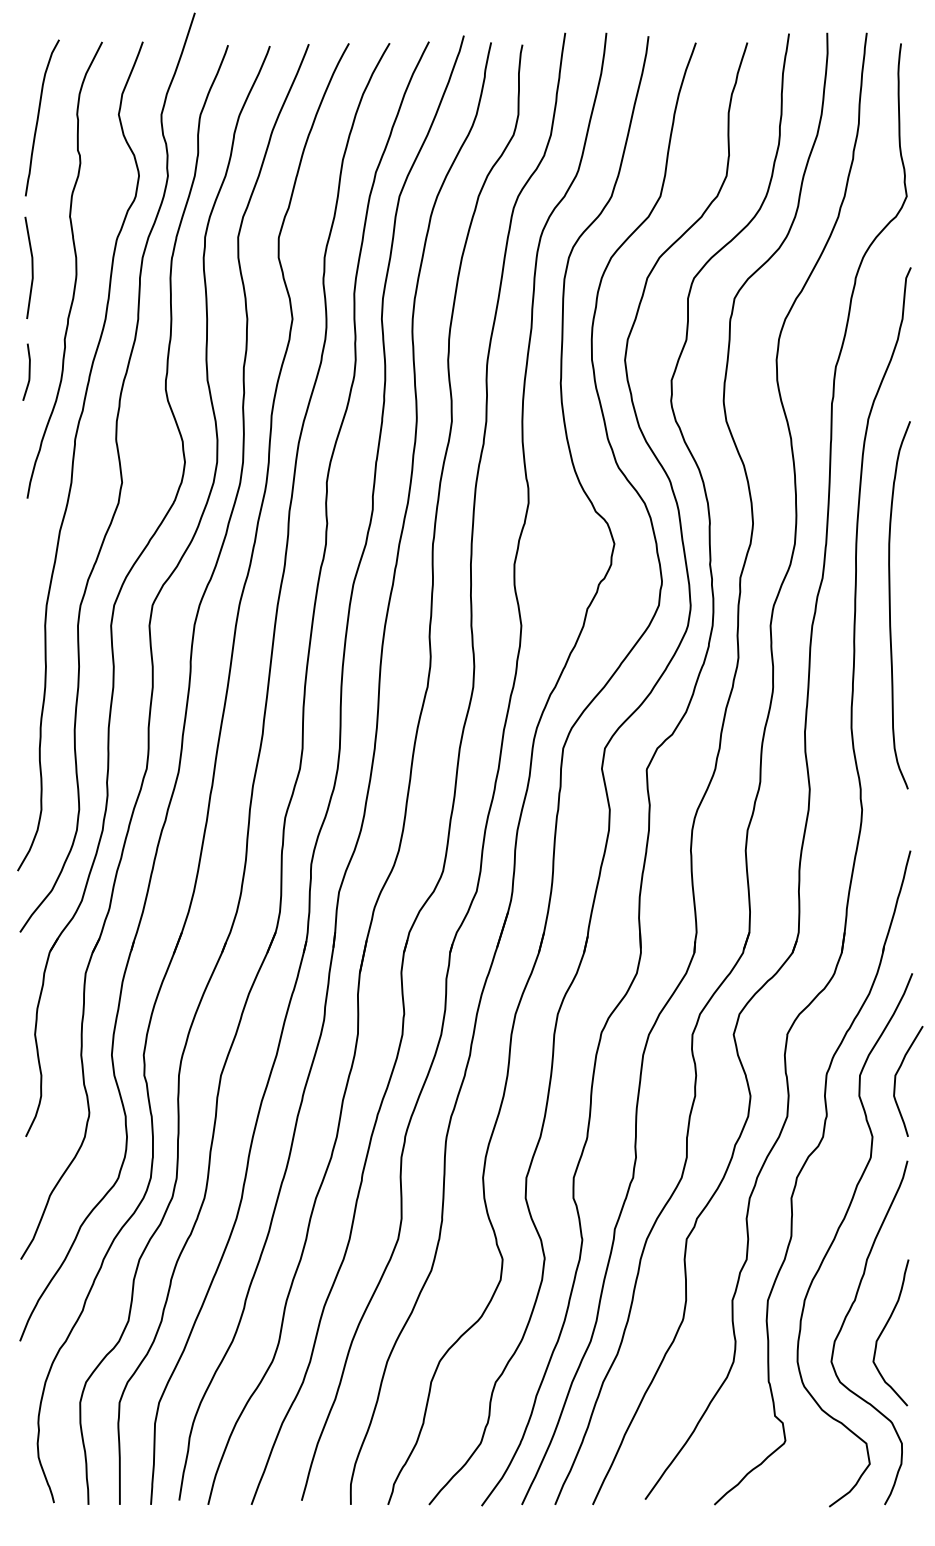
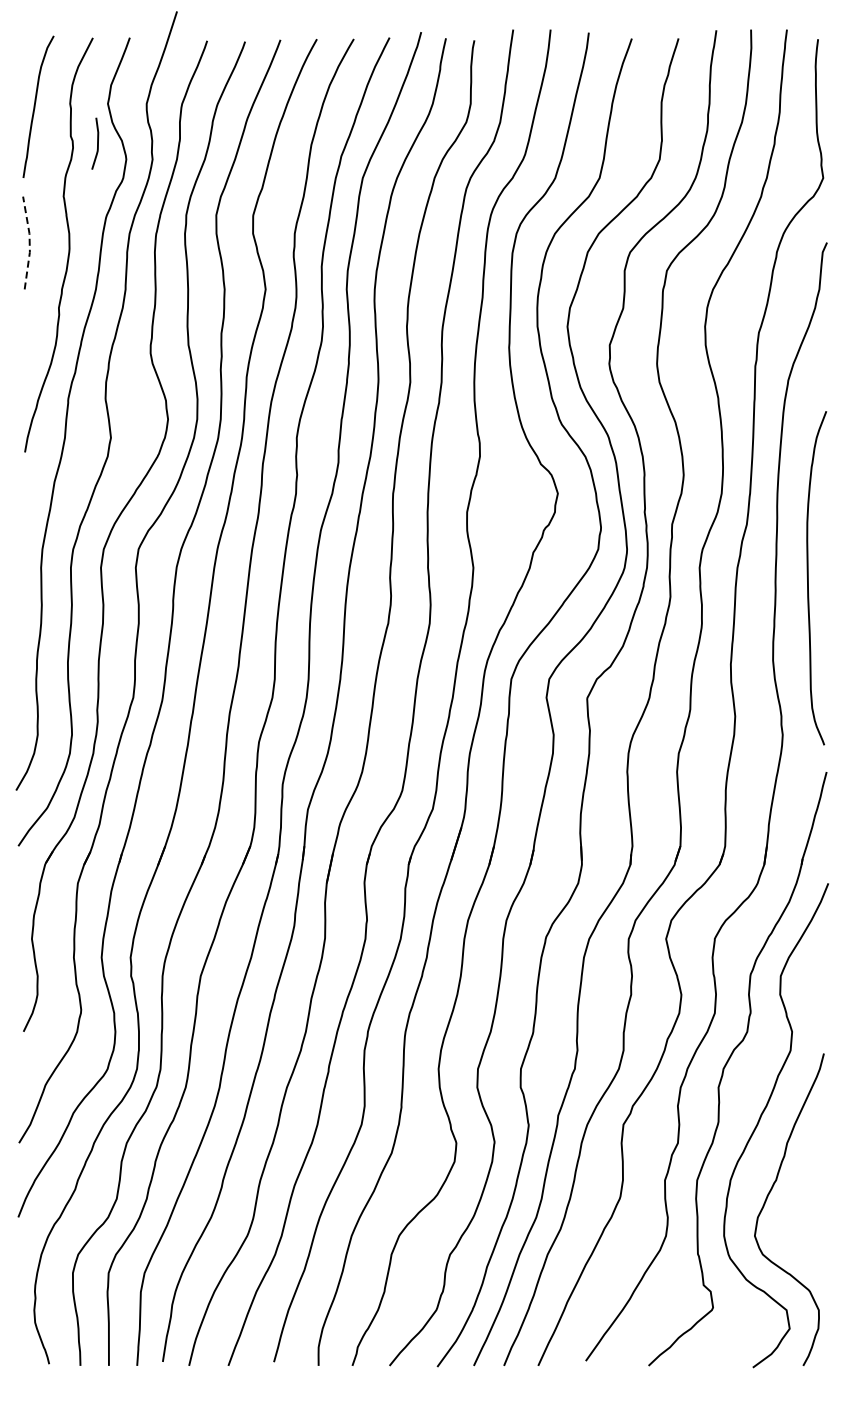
line: (32, 267) -> (29, 242), solid -> dashed
curve: (29, 372) -> (97, 143), moved
curve: (890, 605) -> (808, 578), moved
curve: (896, 1081) -> (813, 981), removed
curve: (885, 1329) -> (803, 1206), removed

